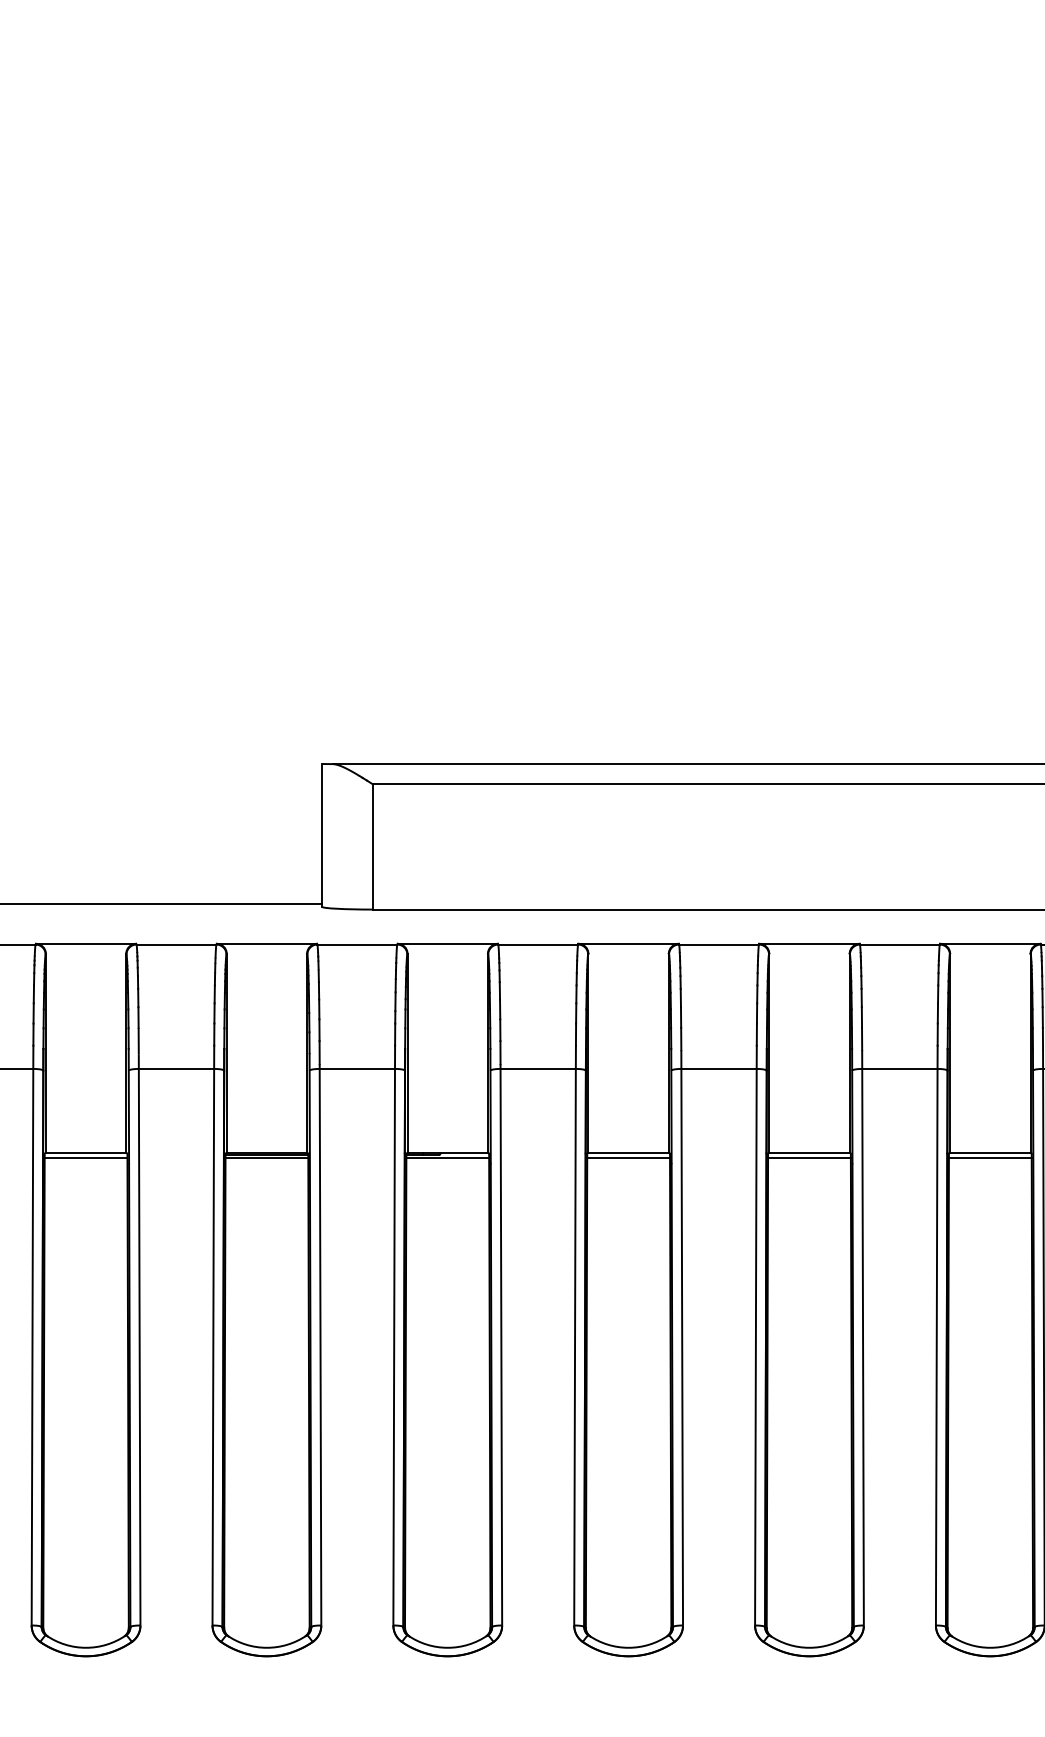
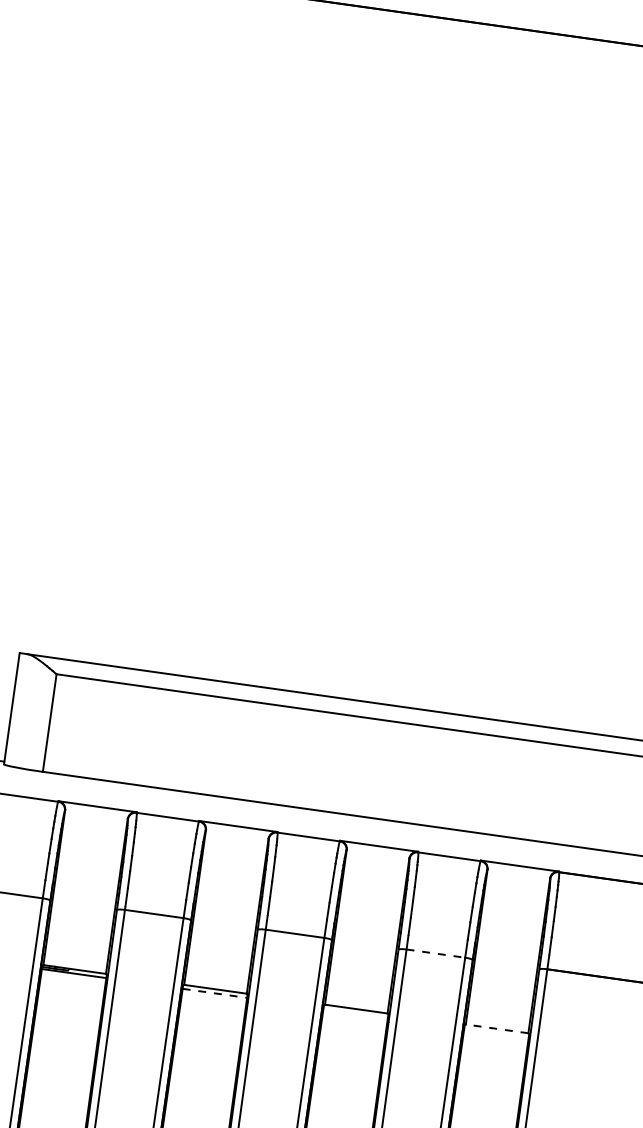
line: (899, 1068) -> (435, 953), solid -> dashed
line: (989, 1152) -> (496, 1028), solid -> dashed
line: (629, 1158) -> (215, 993), solid -> dashed
line: (809, 1158) -> (355, 1013), removed
line: (989, 1158) -> (495, 1033), removed

